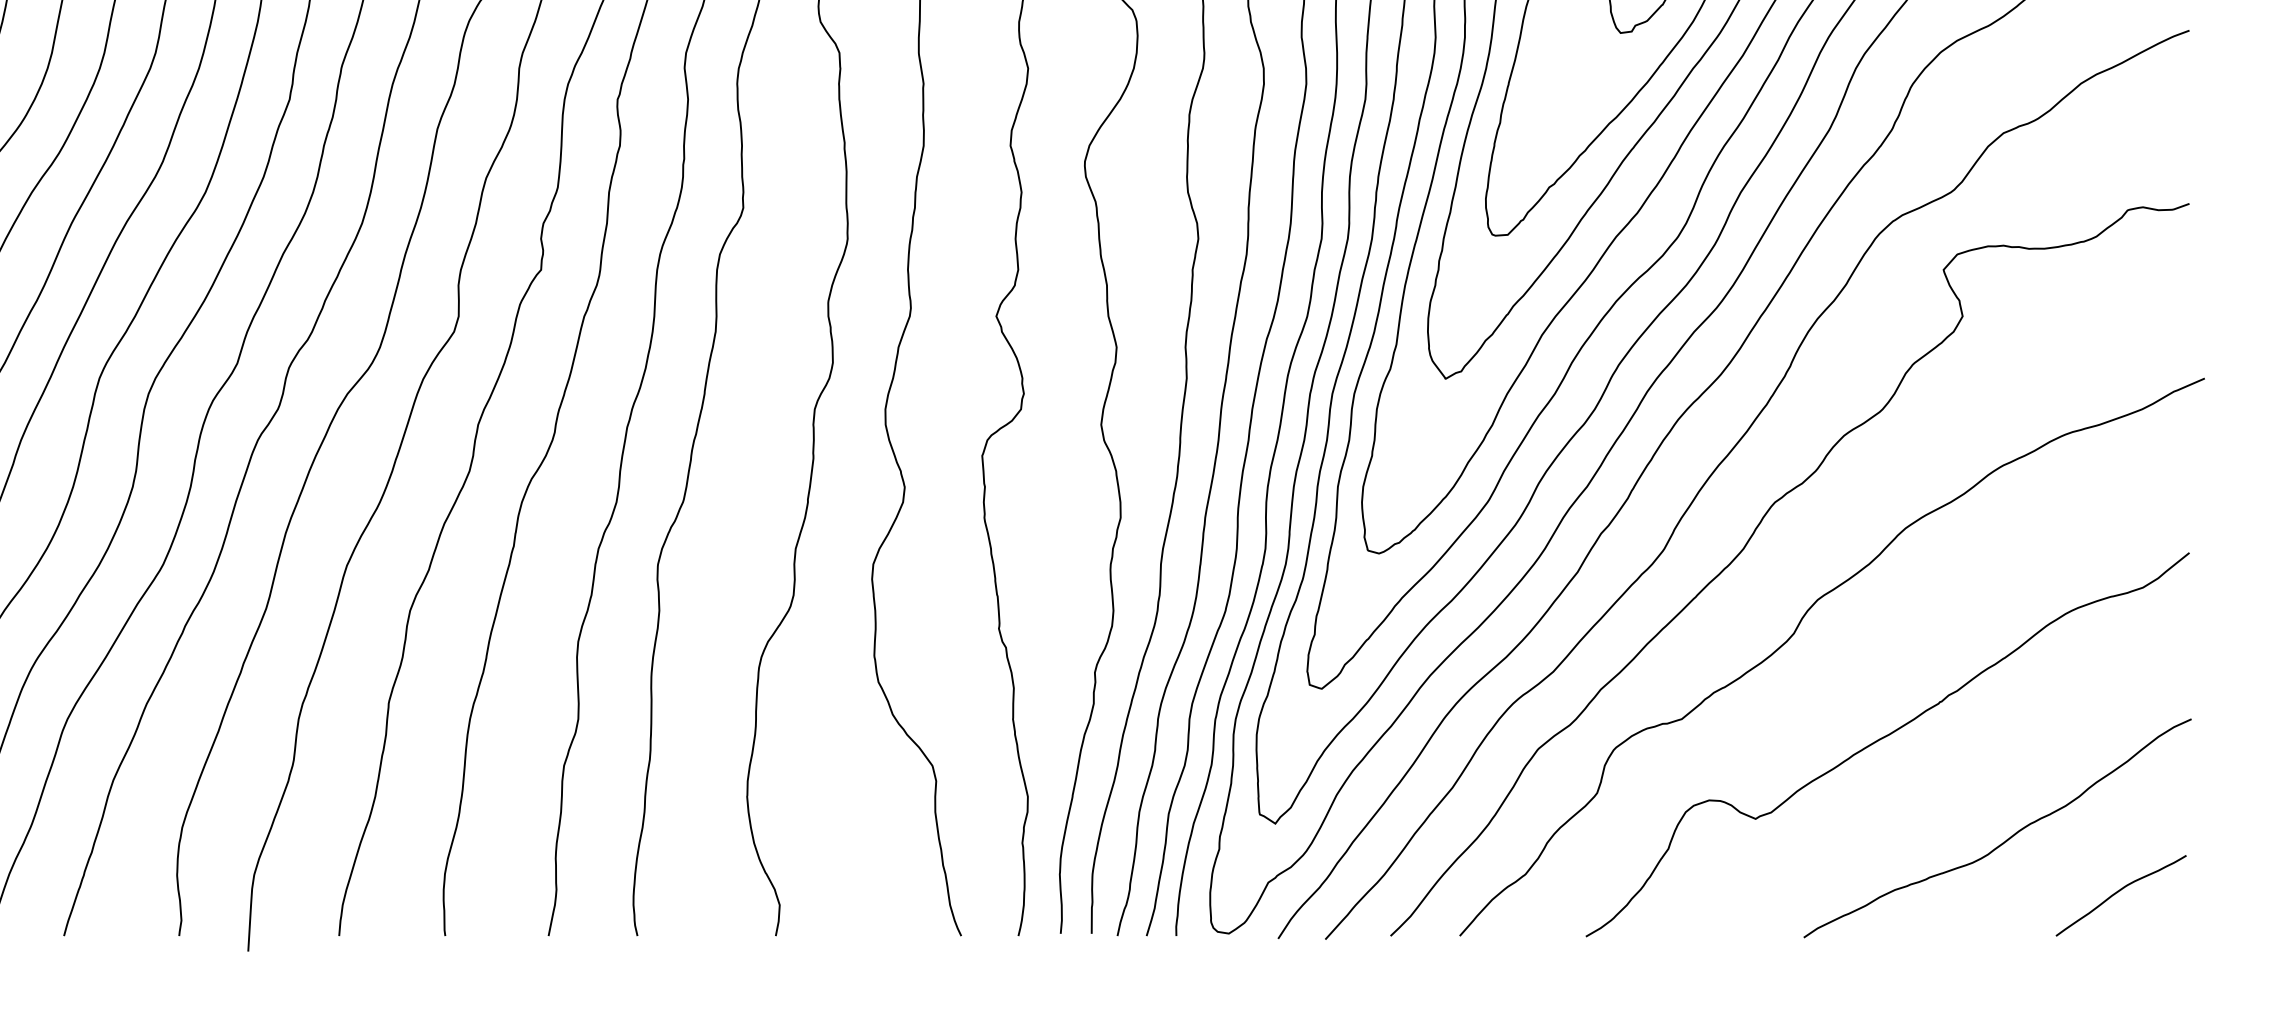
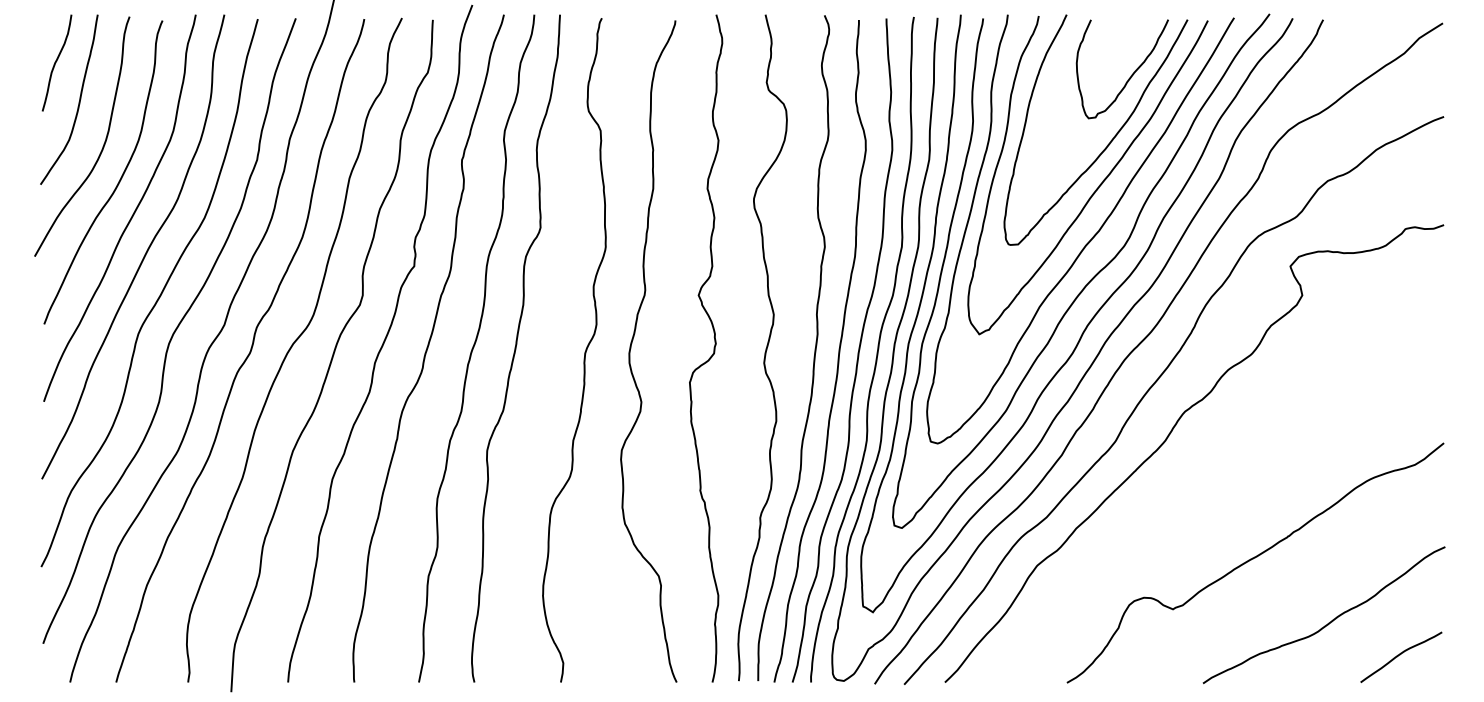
curve: (1798, 630) -> (1199, 491), removed

